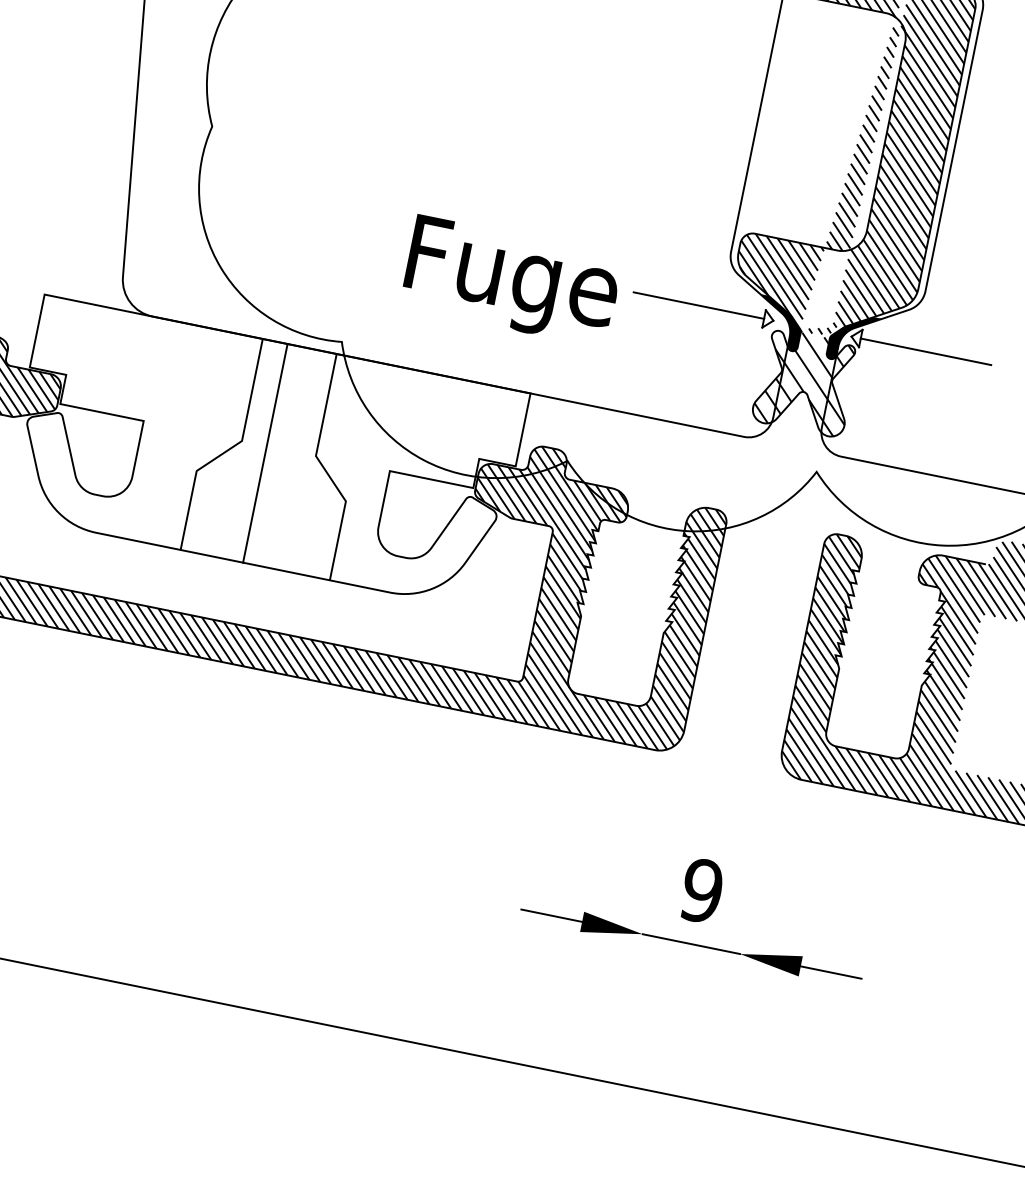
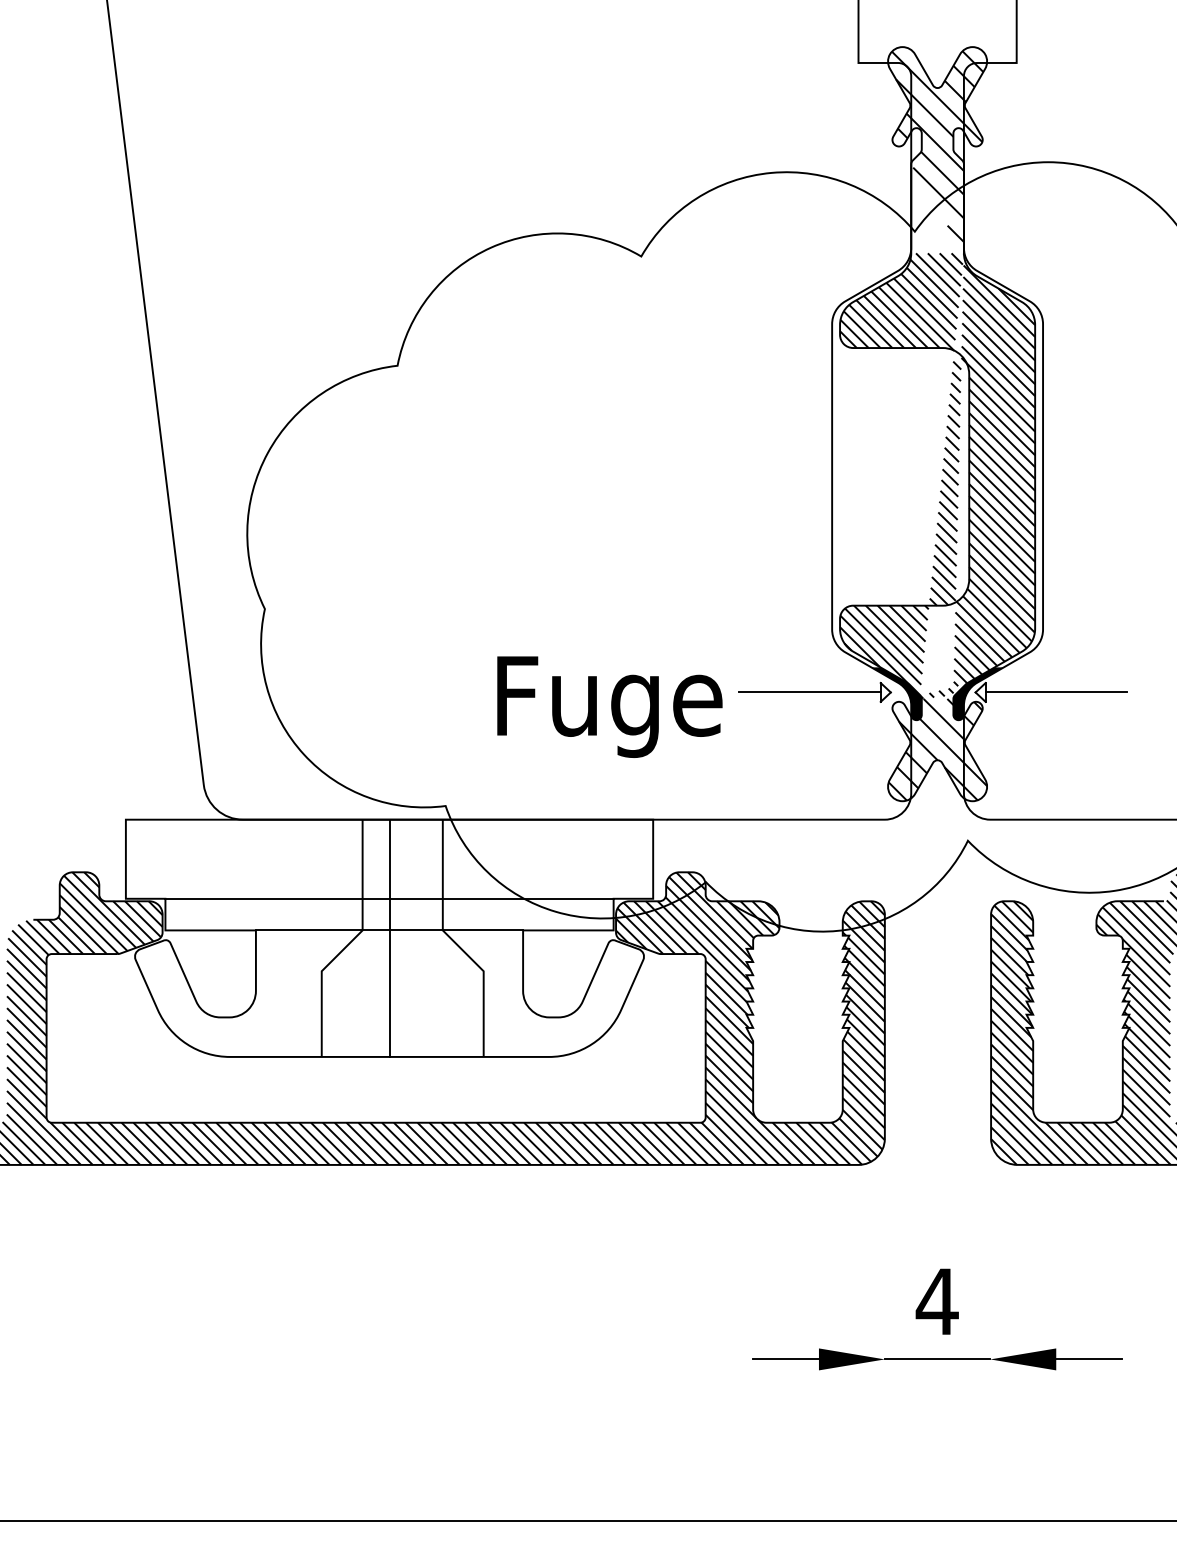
line: (272, 416) -> (389, 898), added
line: (266, 446) -> (389, 930), added
text: (701, 890) -> (936, 1301), 9 -> 4

